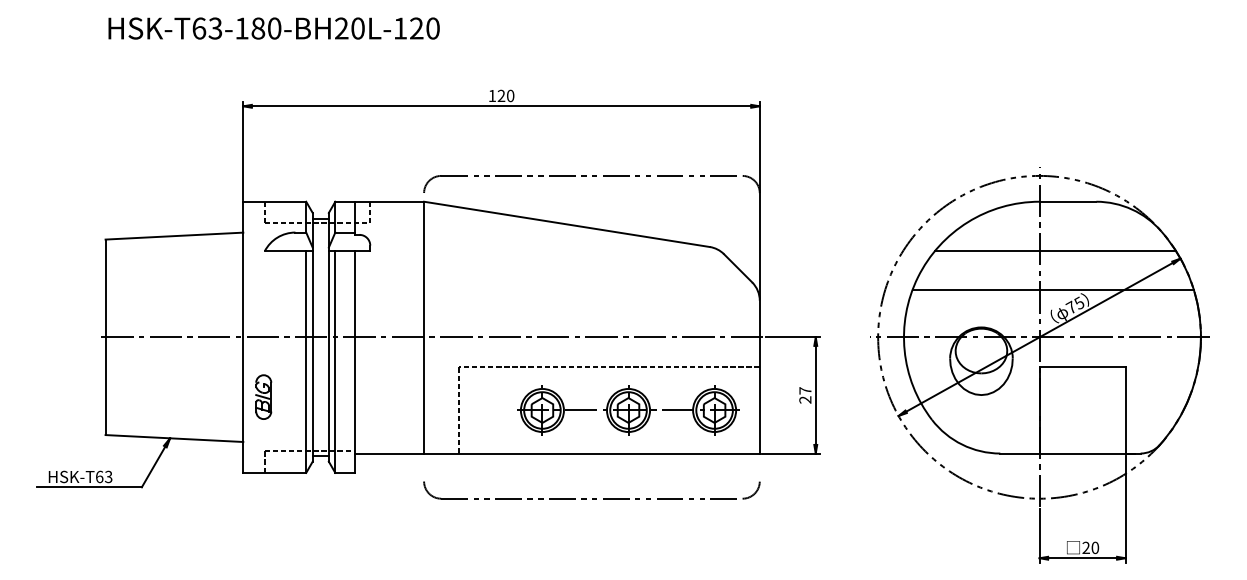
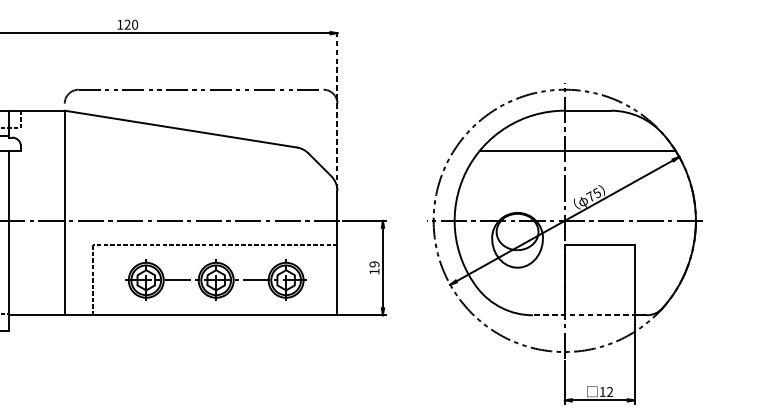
line: (759, 199) -> (337, 108), solid -> dashed
line: (1052, 289) -> (575, 182), removed
text: (805, 395) -> (374, 268), 27 -> 19
part: (628, 410) -> (216, 280), moved
line: (1069, 453) -> (589, 315), solid -> dashed
part: (592, 498) -> (201, 351), removed
text: (1090, 547) -> (606, 391), 20 -> 12

